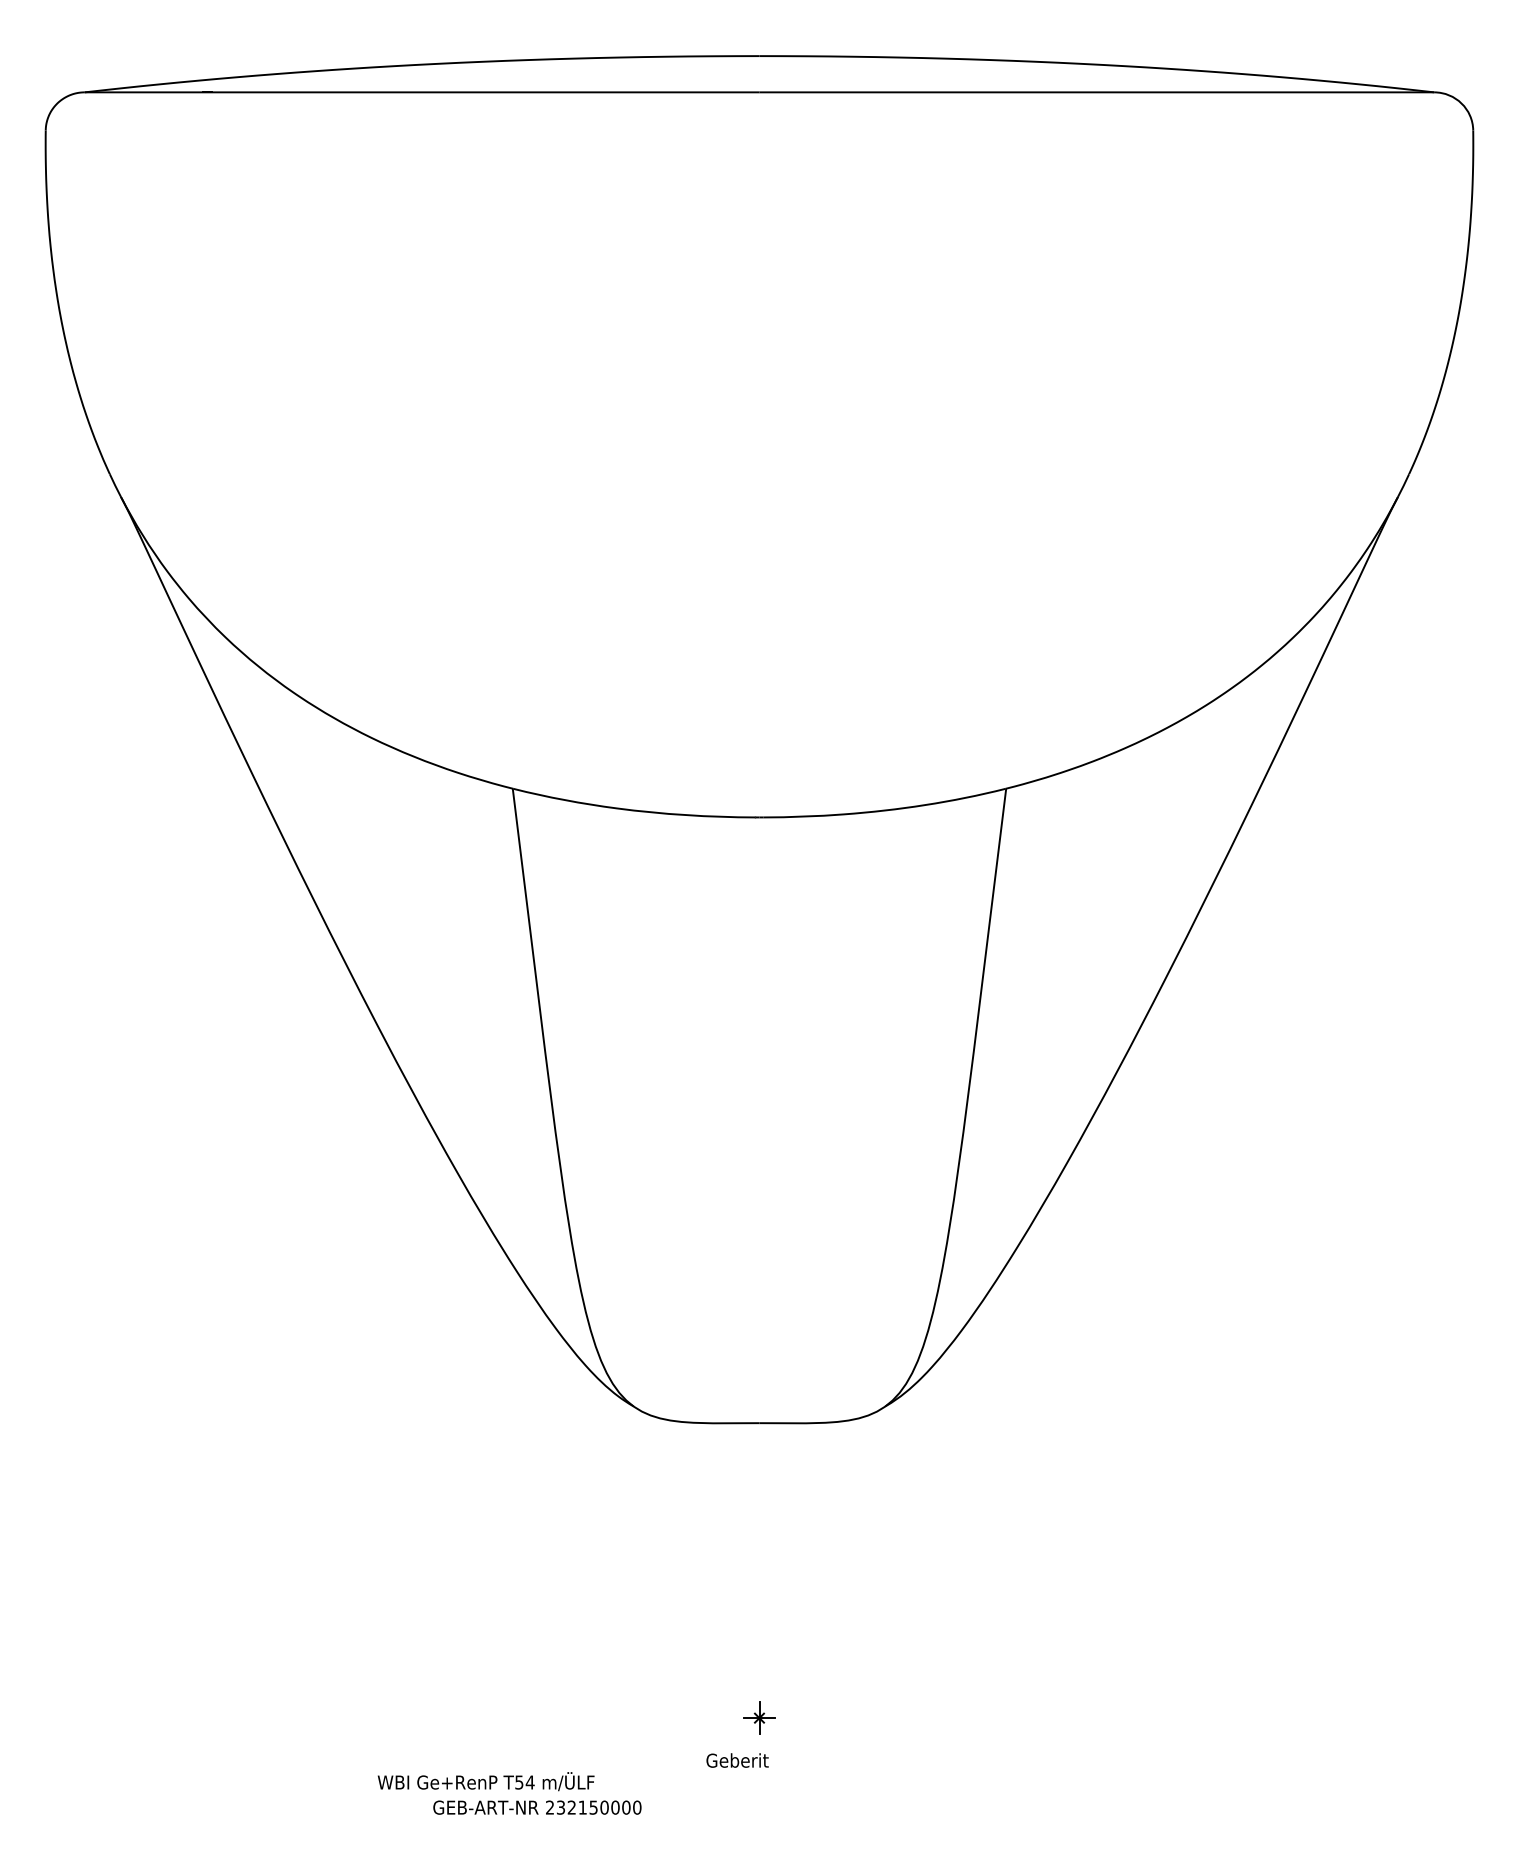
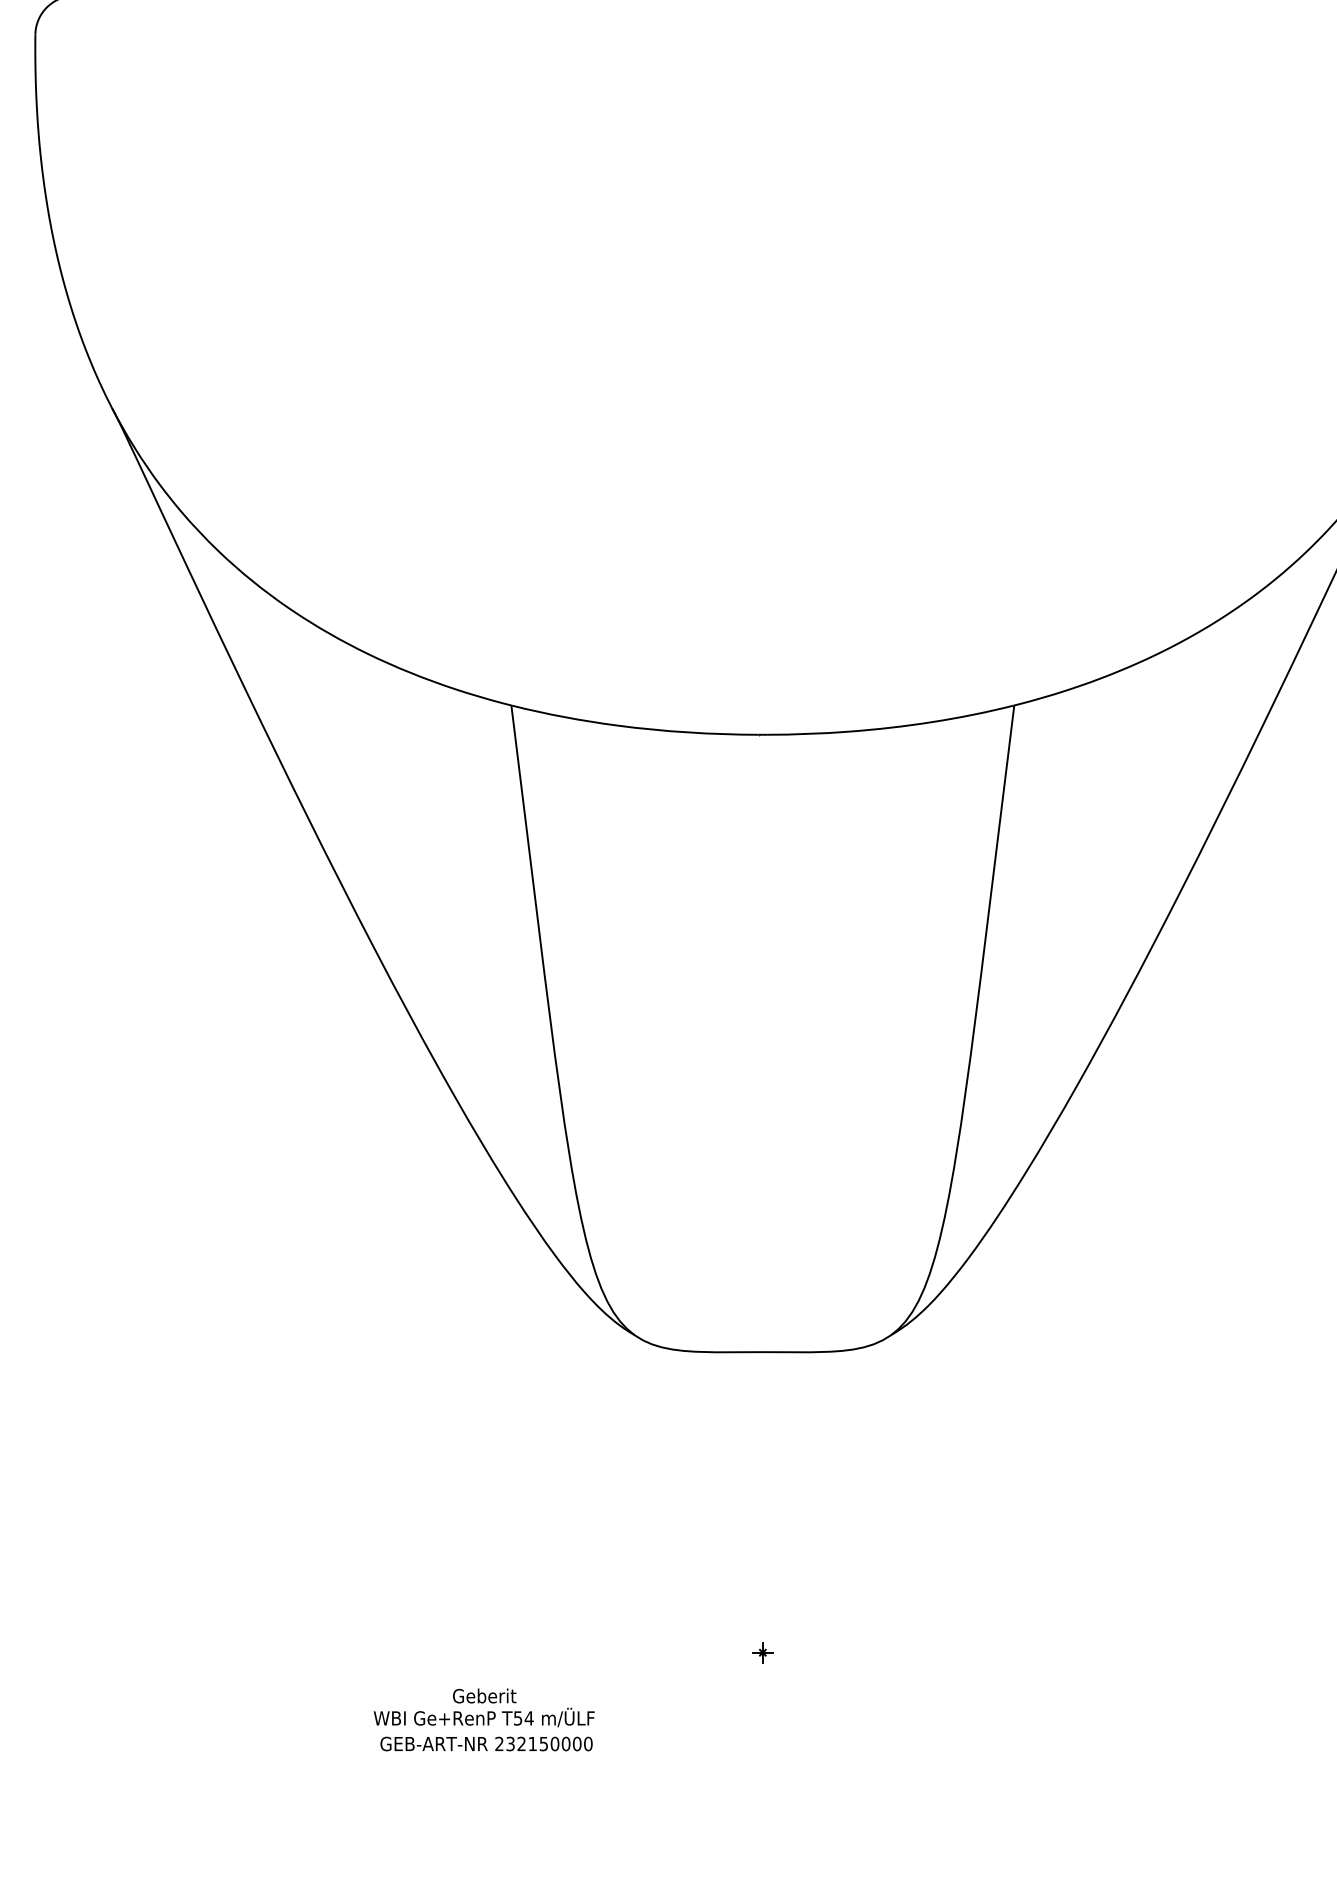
part: (759, 1717) -> (762, 1652), size x0.62
text: (737, 1760) -> (484, 1695), moved
text: (537, 1807) -> (486, 1743), moved

